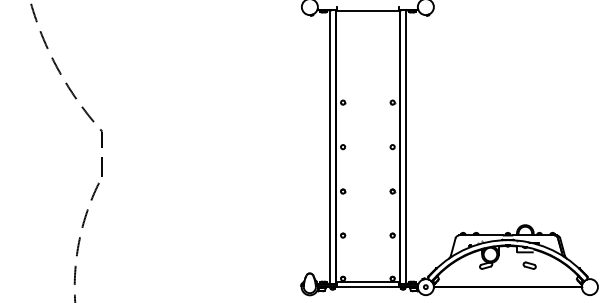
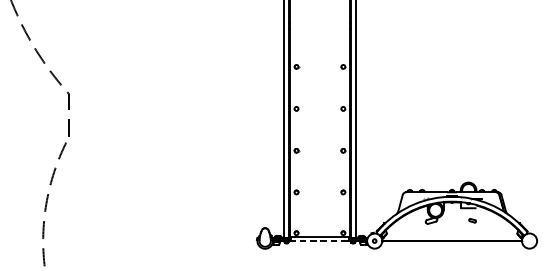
part: (529, 265) -> (472, 220), size x0.6
line: (367, 287) -> (319, 241), solid -> dashed

